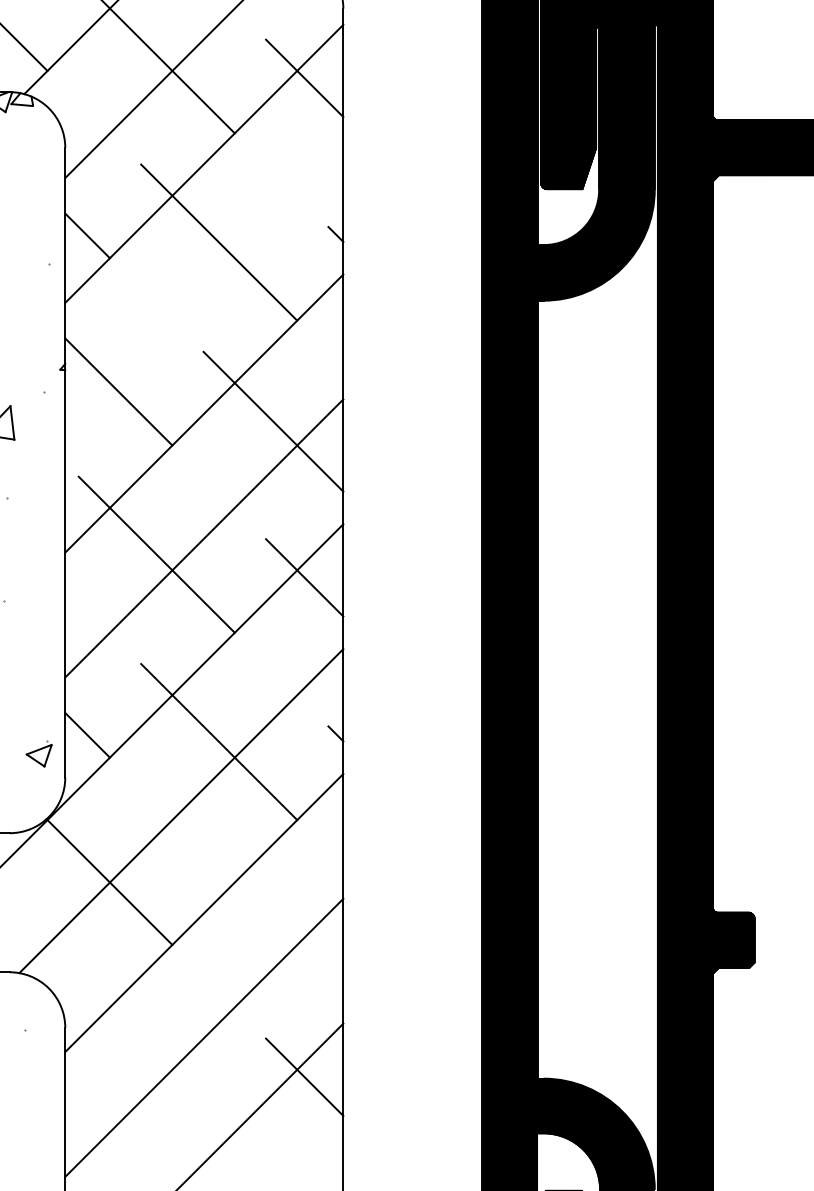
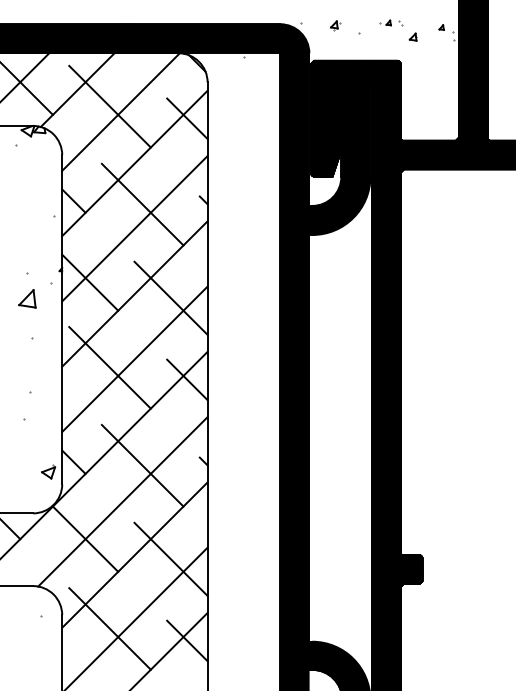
line: (203, 288) -> (134, 228), added
line: (272, 919) -> (170, 558), added
line: (155, 1053) -> (109, 628), added

